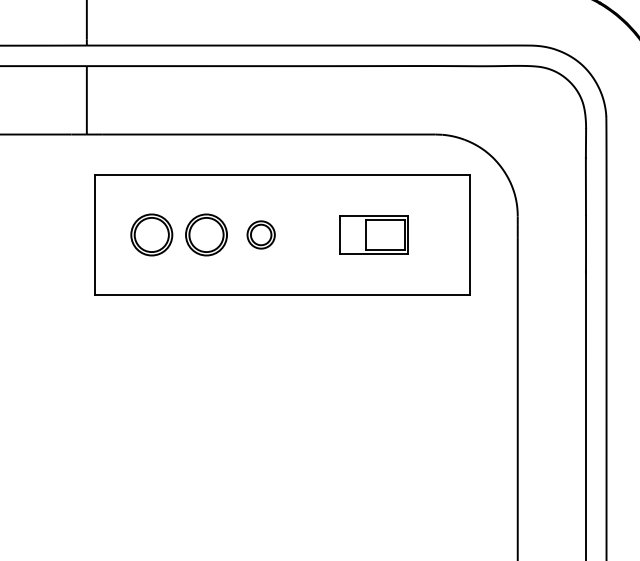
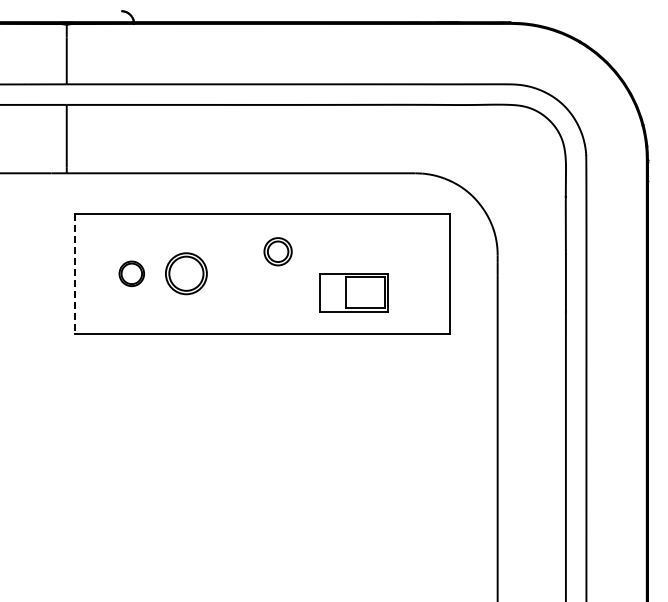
line: (94, 234) -> (74, 273), solid -> dashed
part: (151, 234) -> (131, 273), size x0.6
part: (260, 234) -> (277, 251), moved
part: (373, 234) -> (353, 292), moved

